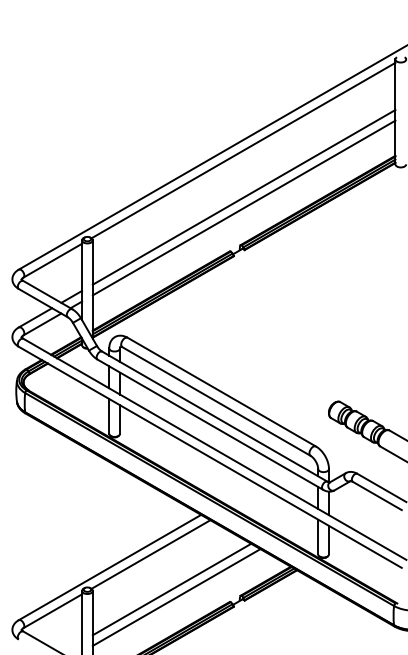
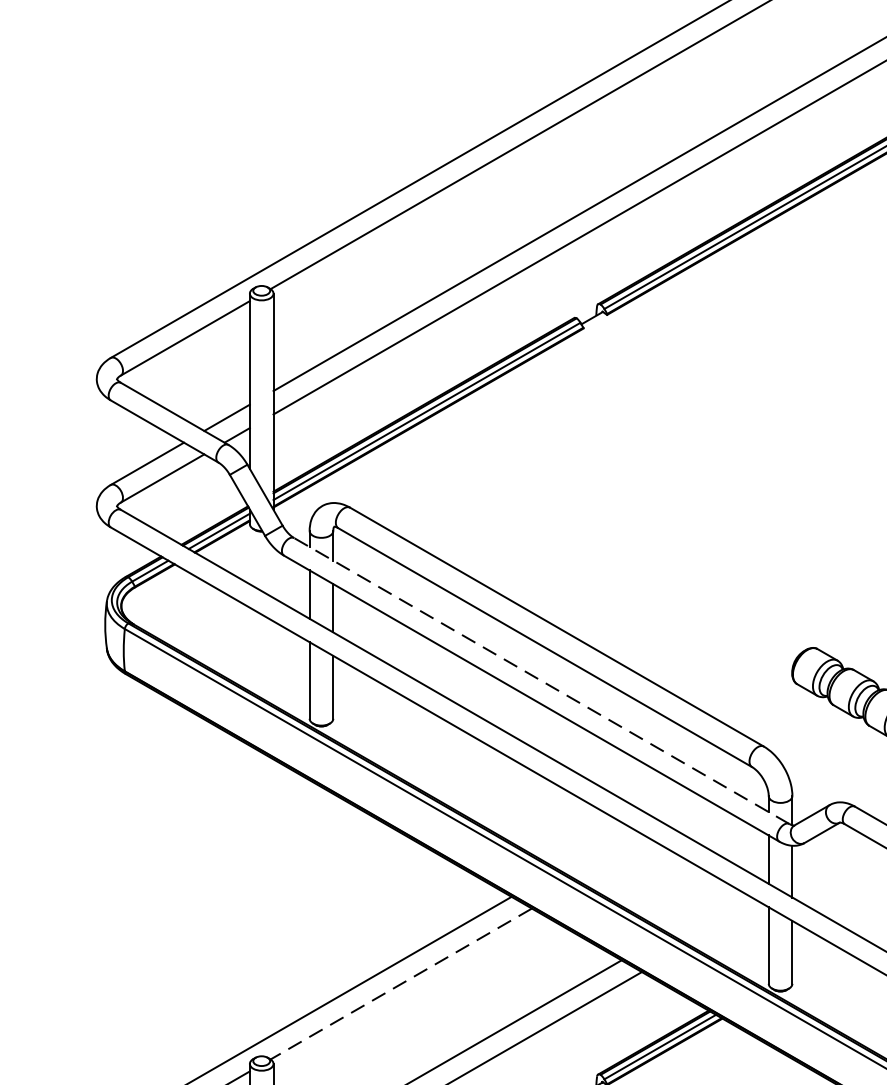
line: (214, 416) -> (540, 680), solid -> dashed
line: (150, 554) -> (400, 983), solid -> dashed

